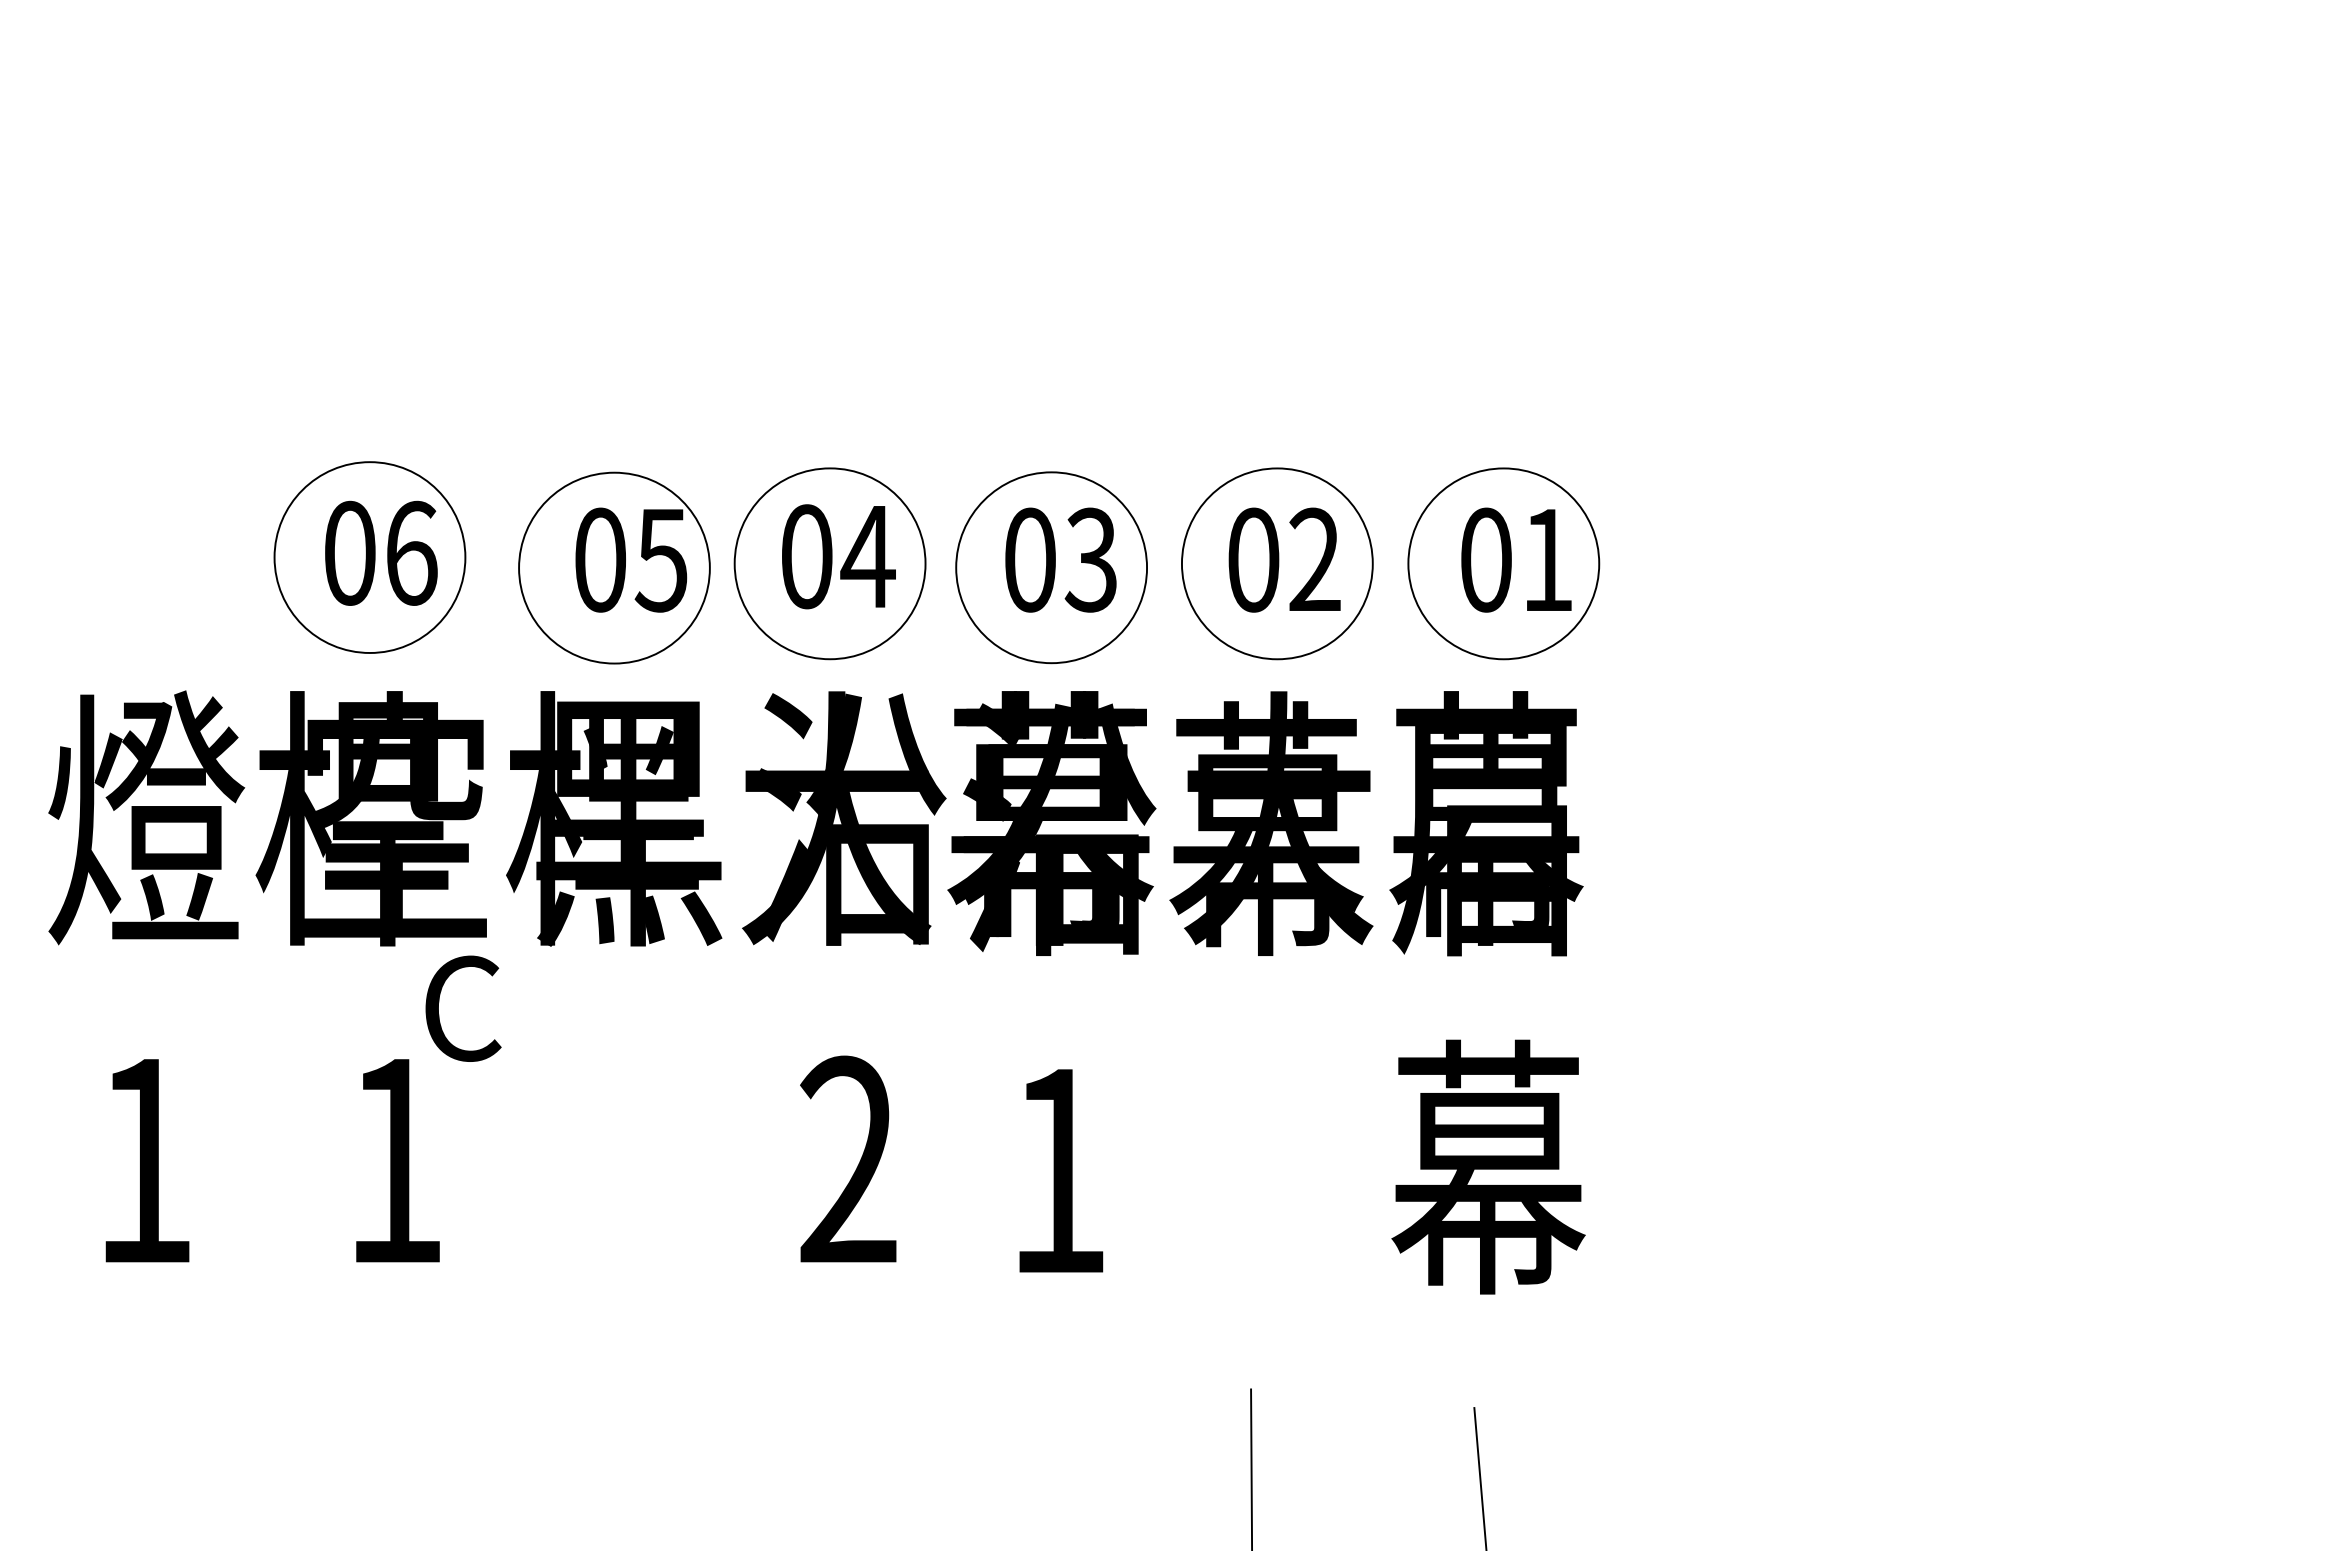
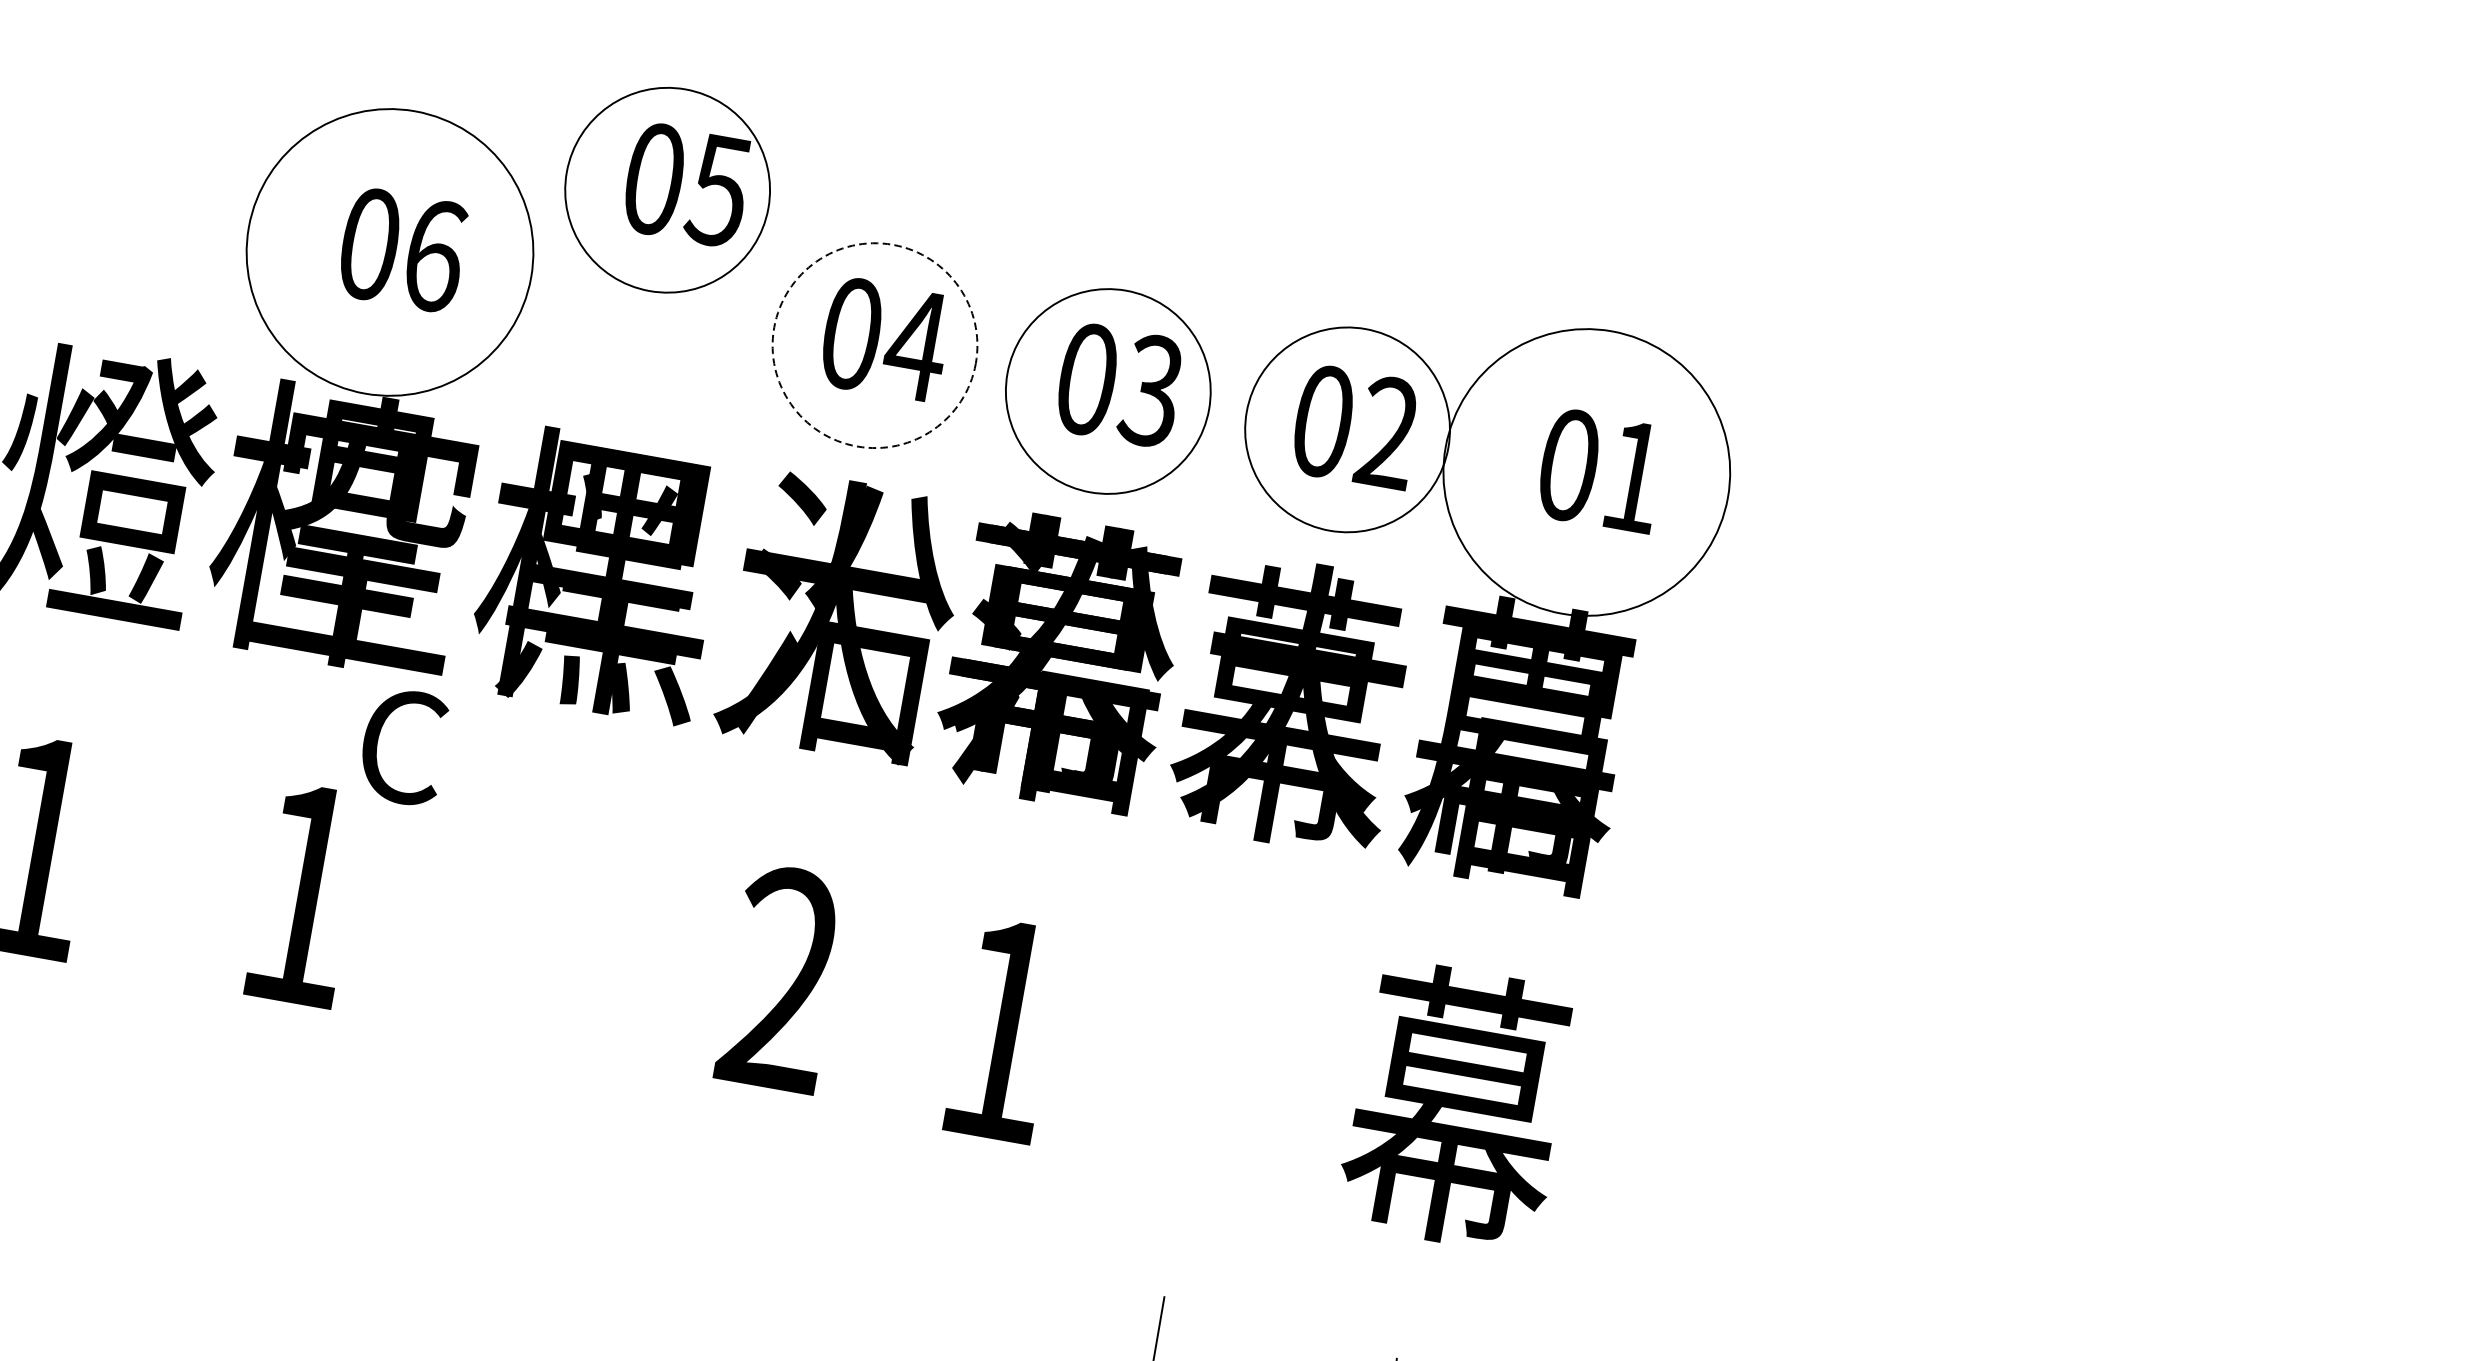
circle: (369, 557) -> (389, 252), size x1.4
circle: (829, 563) -> (874, 345), solid -> dashed
circle: (1503, 563) -> (1586, 472), size x1.4
part: (614, 567) -> (667, 189), moved

